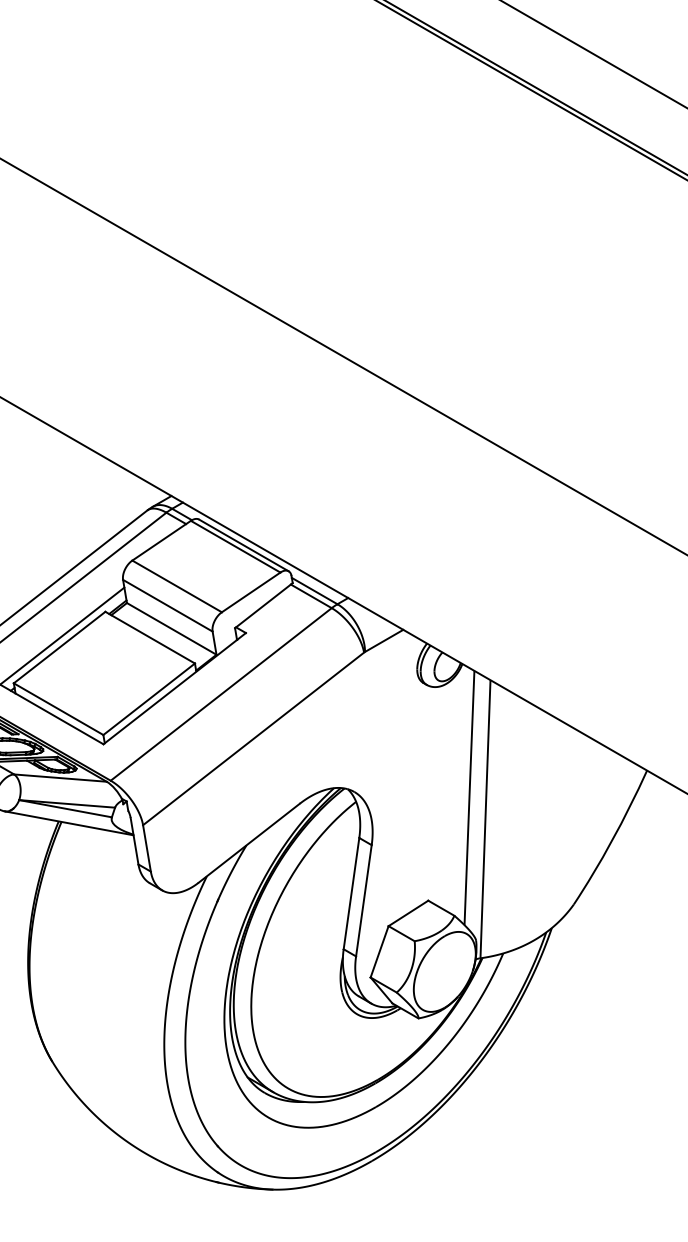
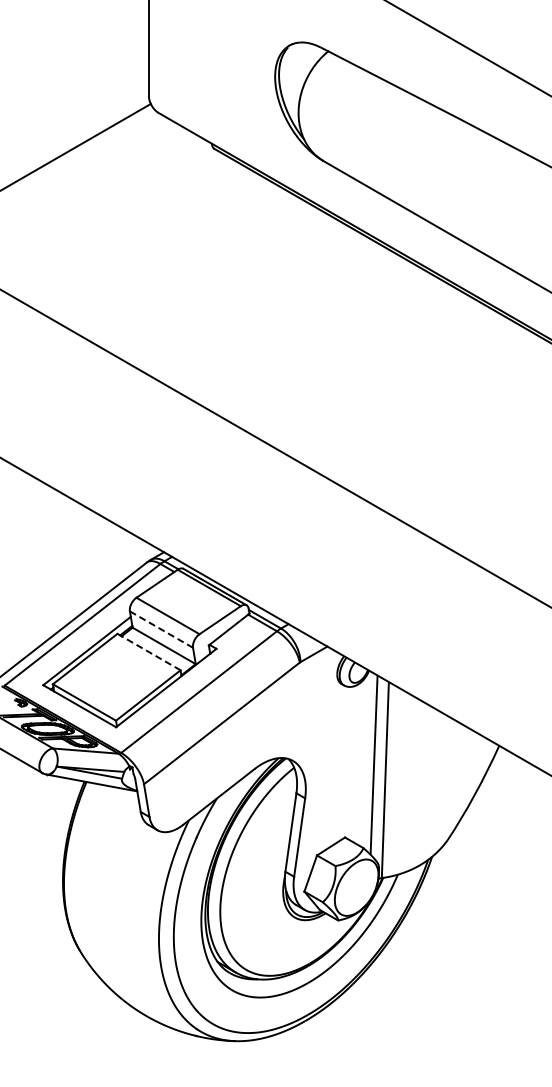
line: (167, 605) -> (161, 629), solid -> dashed
line: (150, 638) -> (149, 652), solid -> dashed

